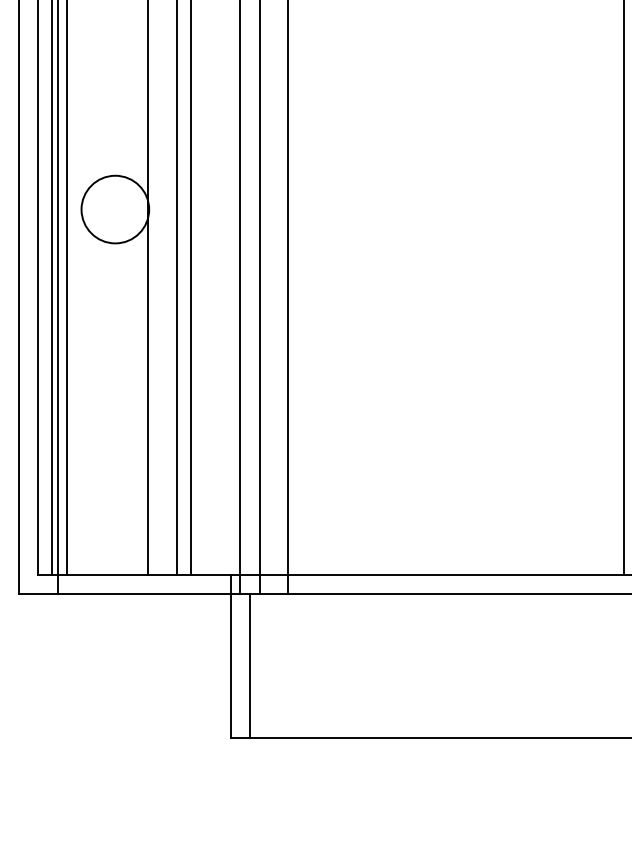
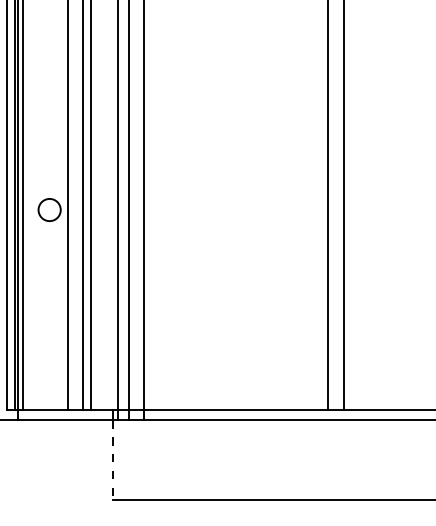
circle: (115, 208) -> (49, 209), size x0.6
line: (231, 665) -> (113, 459), solid -> dashed
line: (250, 665) -> (123, 459), removed

